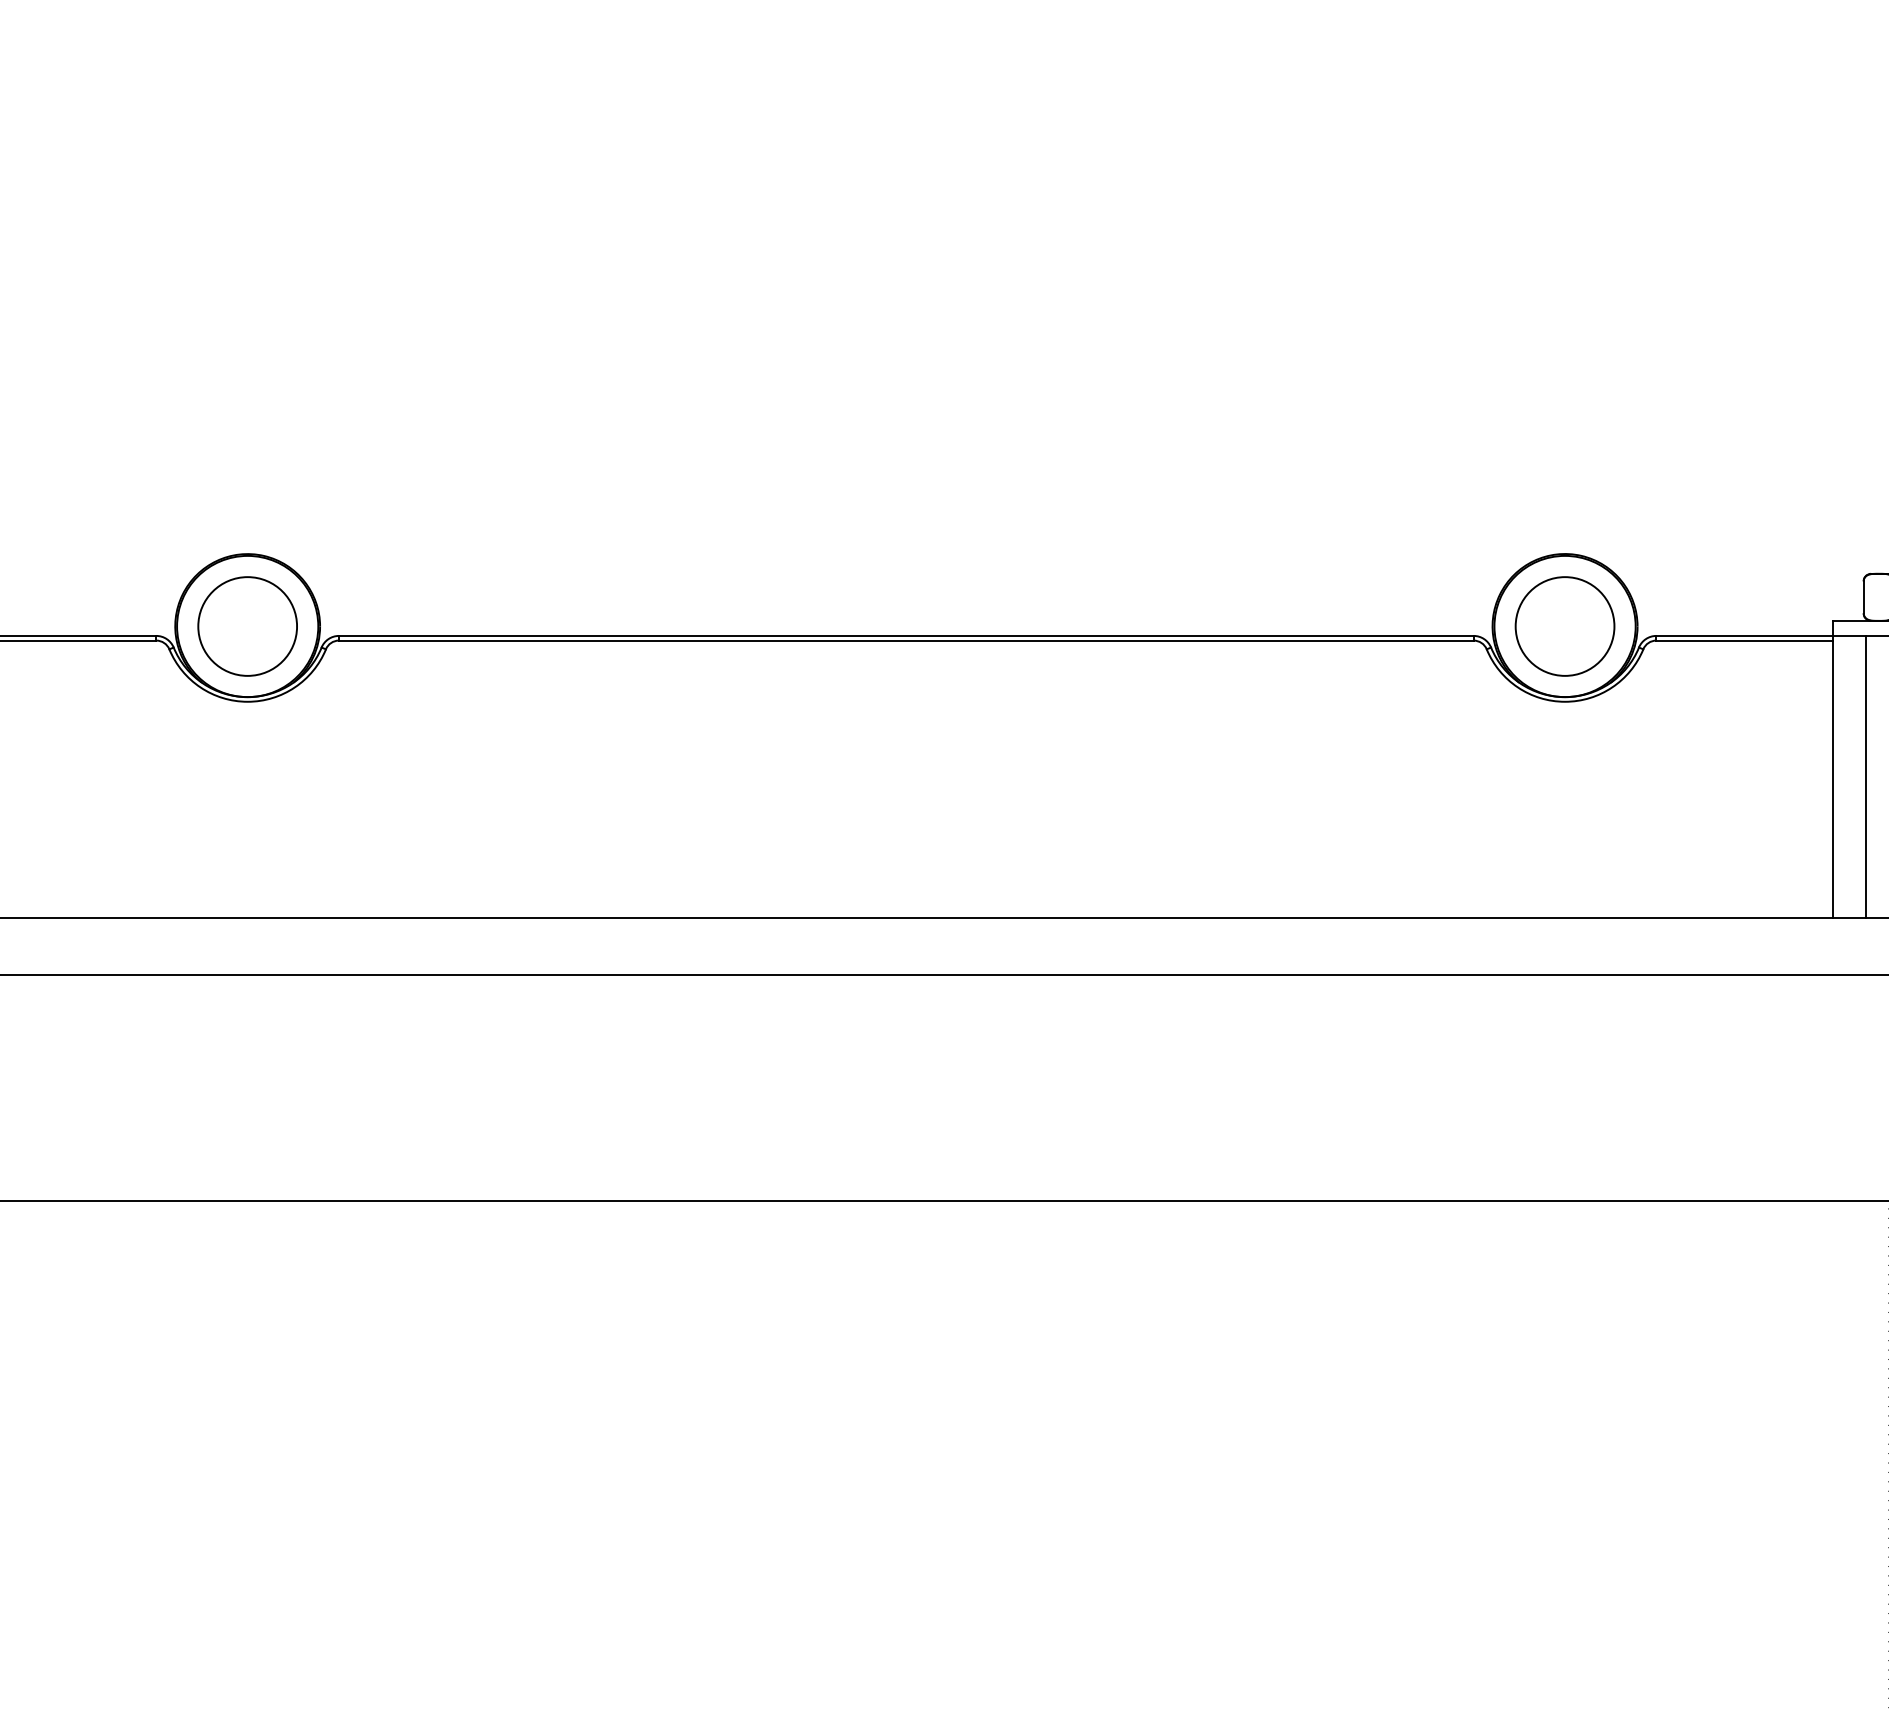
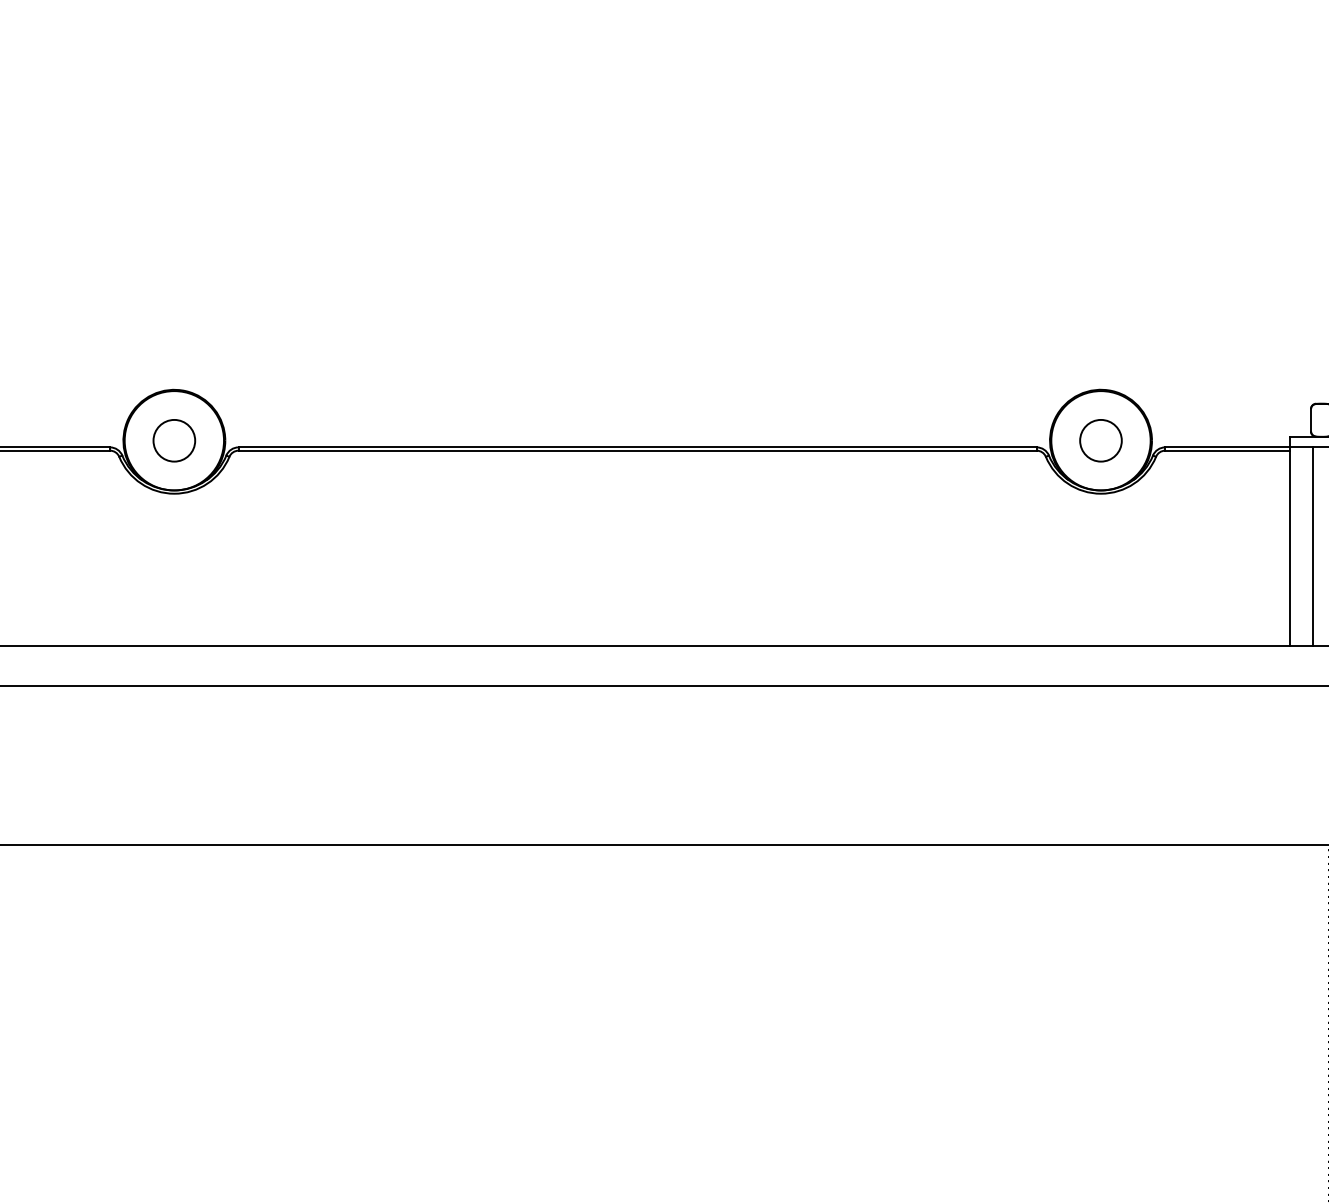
circle: (247, 626) -> (174, 440), size x0.6
circle: (1564, 626) -> (1100, 440), size x0.6

